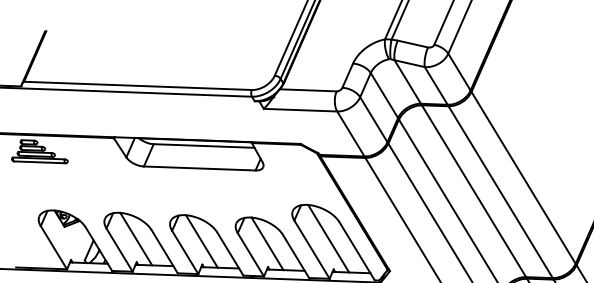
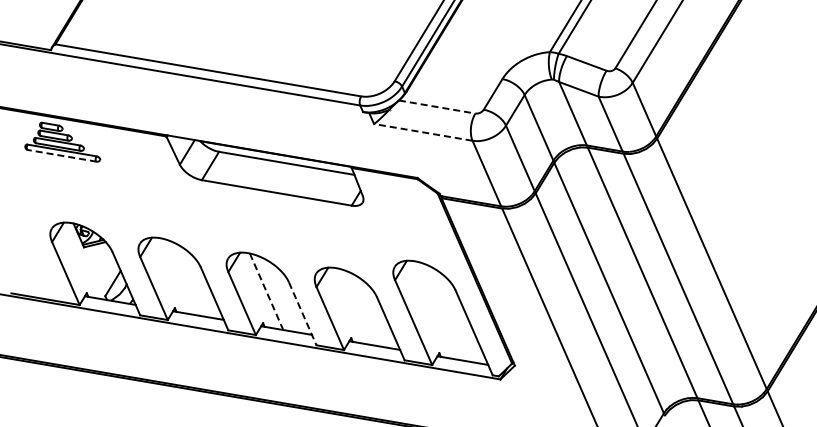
line: (308, 90) -> (437, 107), solid -> dashed
line: (300, 110) -> (423, 132), solid -> dashed
line: (39, 162) -> (62, 155), solid -> dashed
line: (136, 238) -> (178, 276), removed
line: (328, 238) -> (437, 310), removed
line: (201, 241) -> (266, 291), solid -> dashed
line: (267, 243) -> (354, 306), removed
line: (230, 254) -> (302, 314), solid -> dashed

